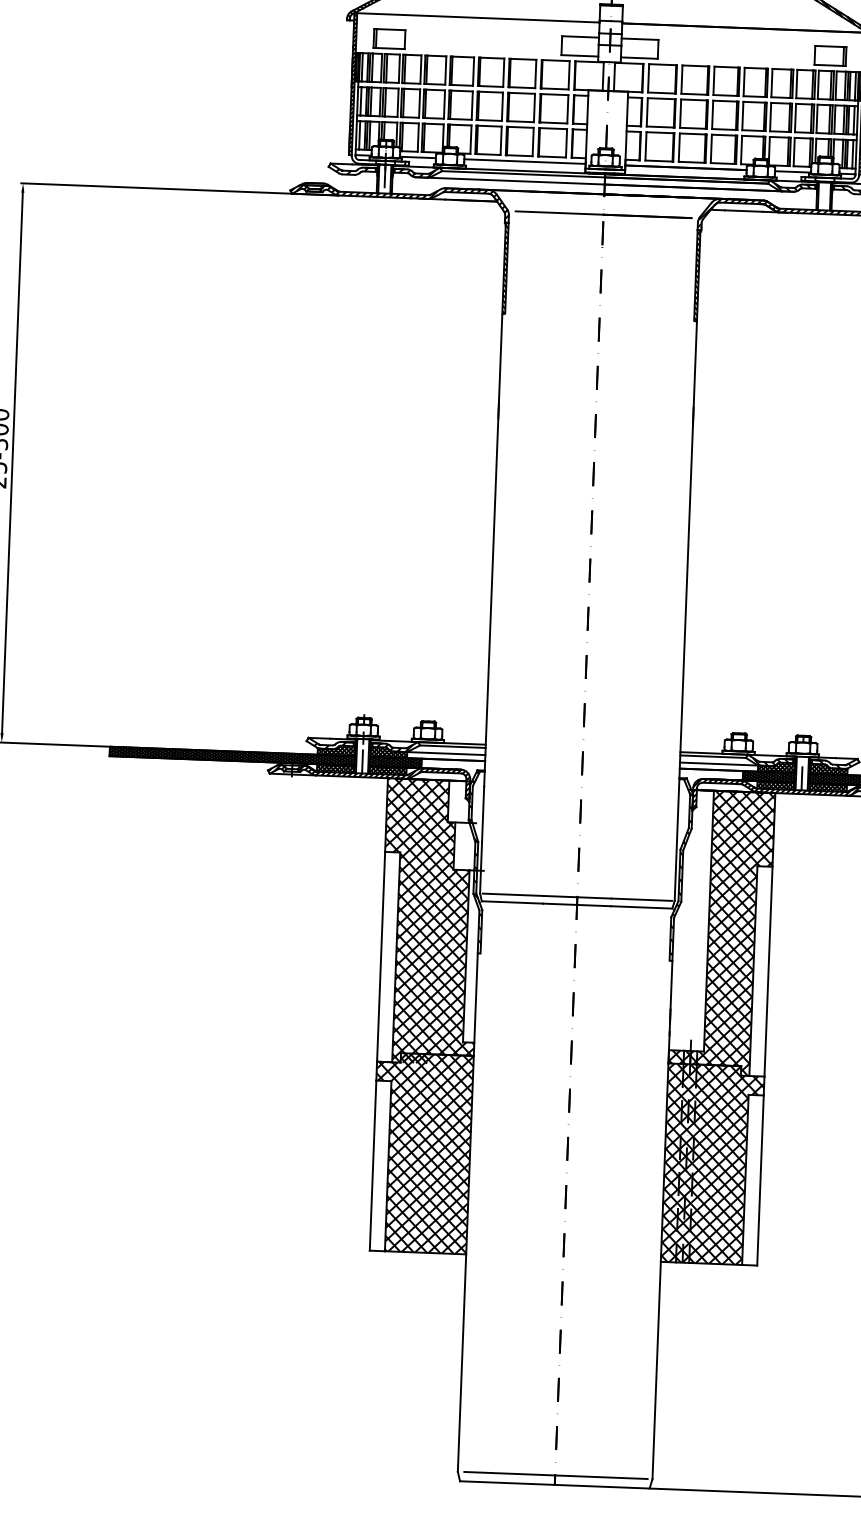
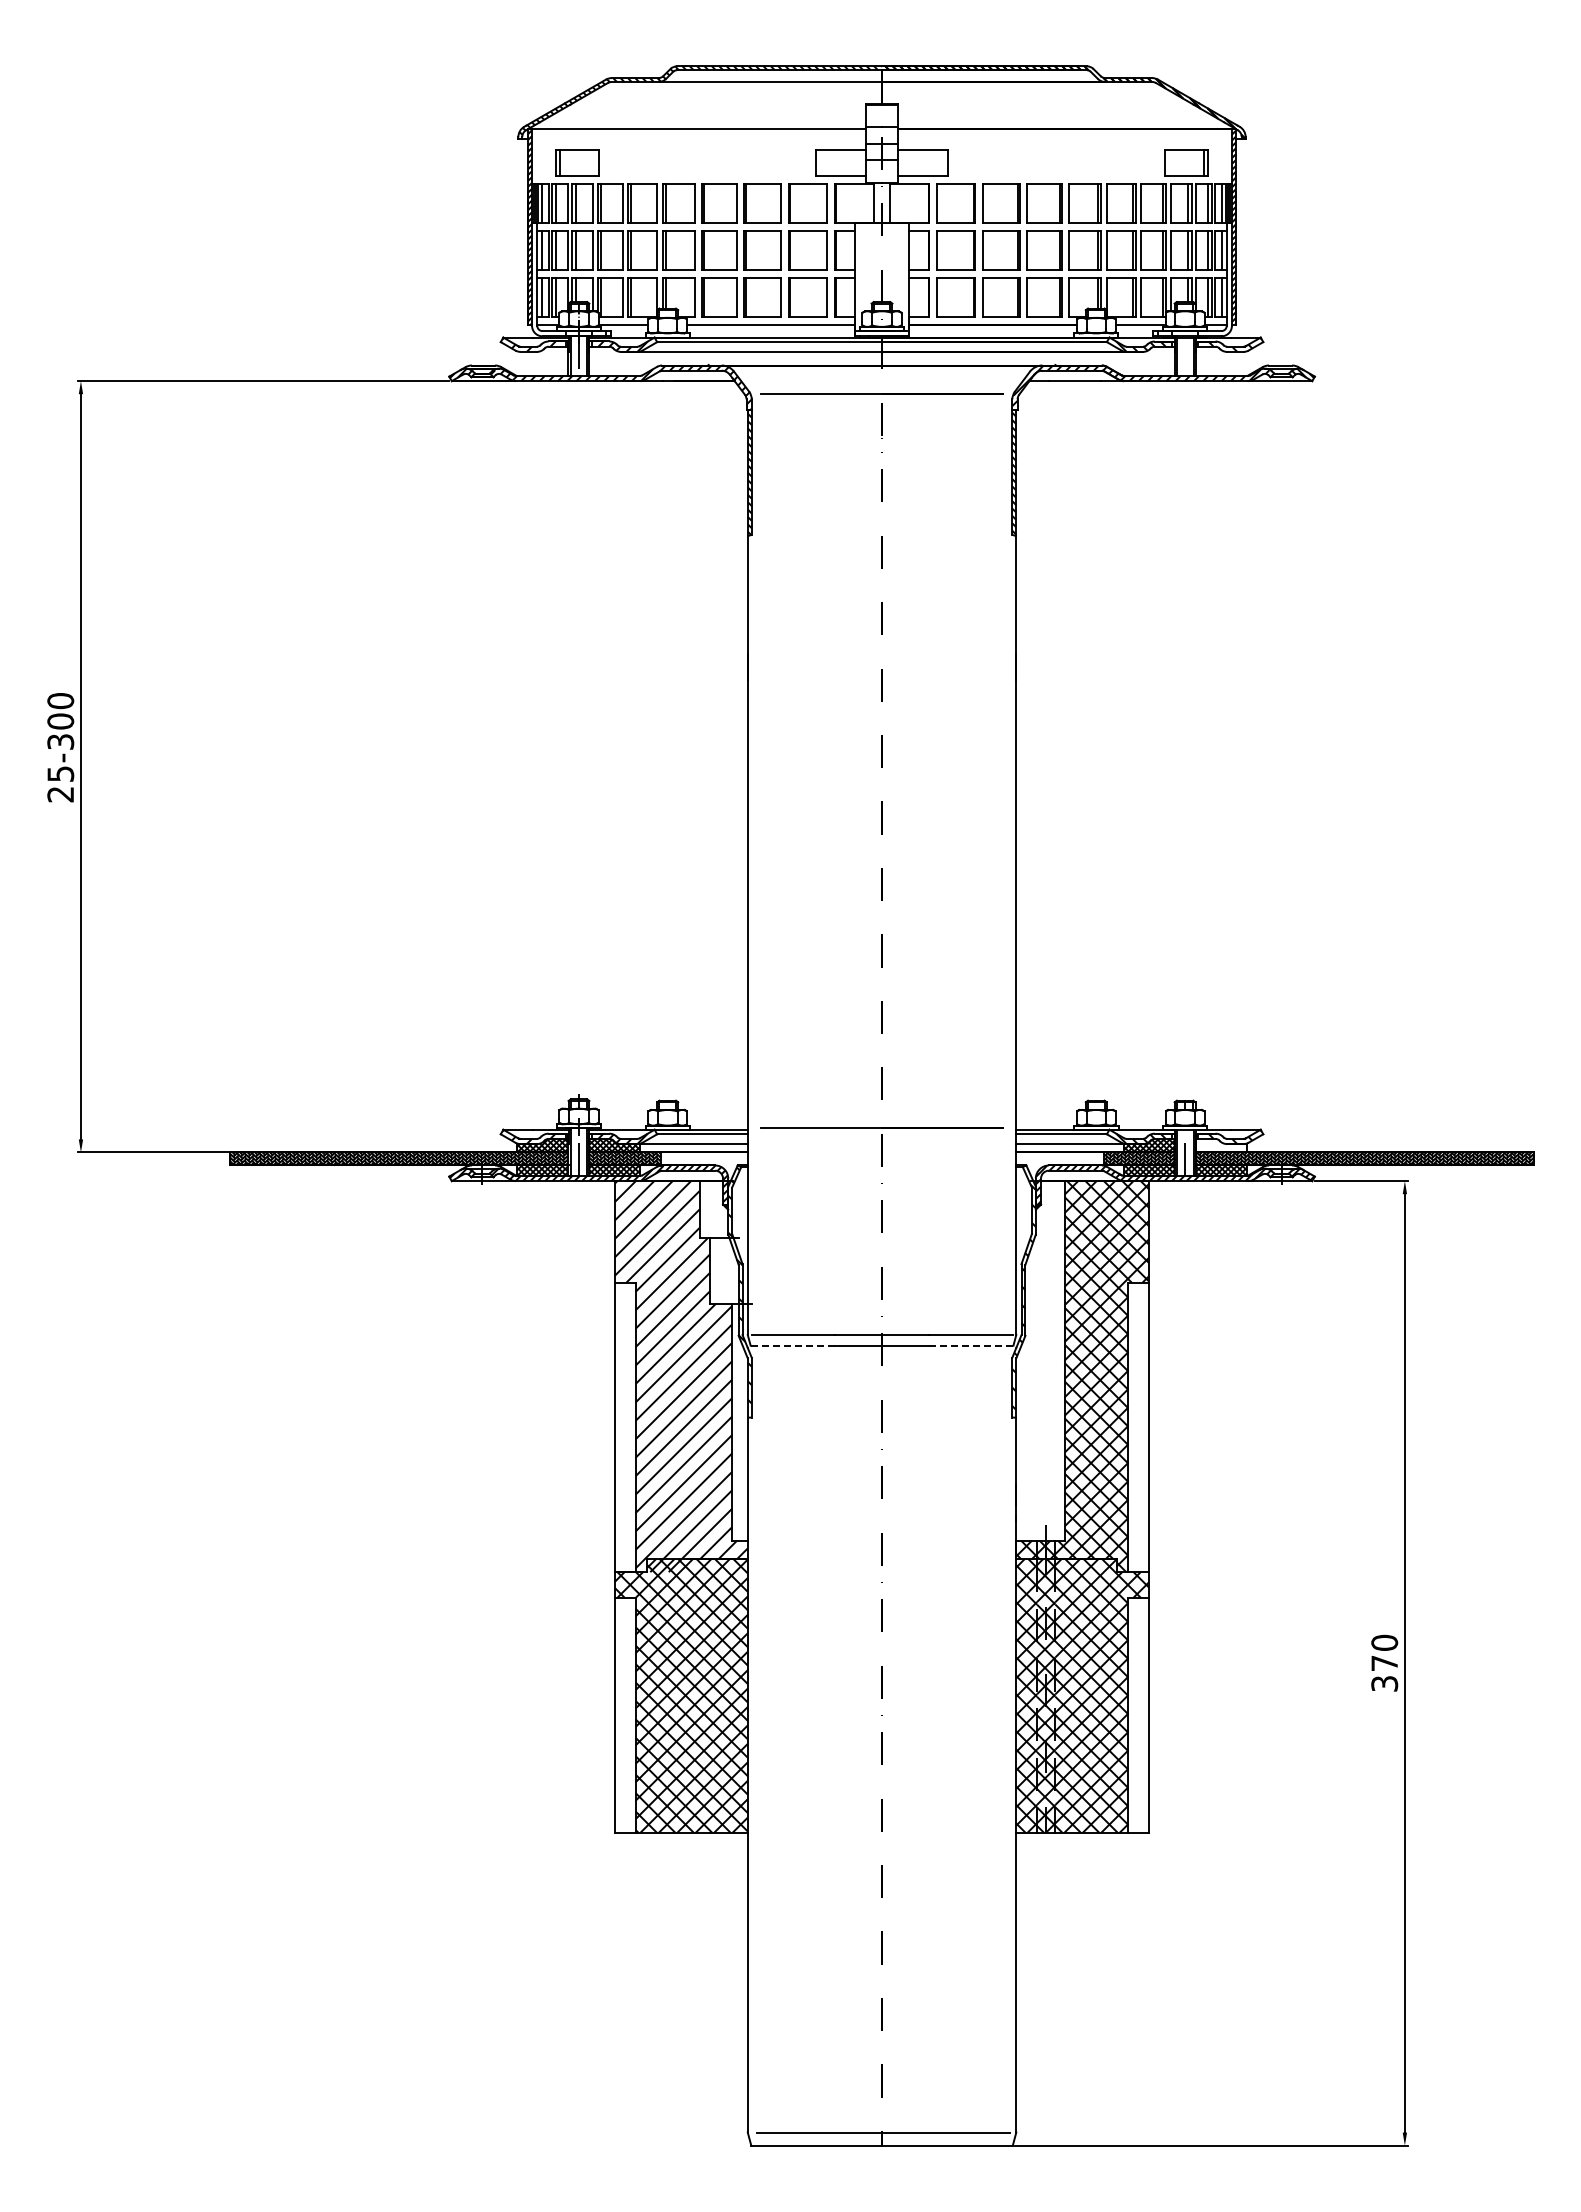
line: (582, 746) -> (881, 1127), added
hatch: (828, 769) -> (1221, 1145), removed
line: (512, 902) -> (792, 1345), solid -> dashed
line: (641, 907) -> (970, 1345), solid -> dashed
hatch: (430, 921) -> (680, 1376), removed

